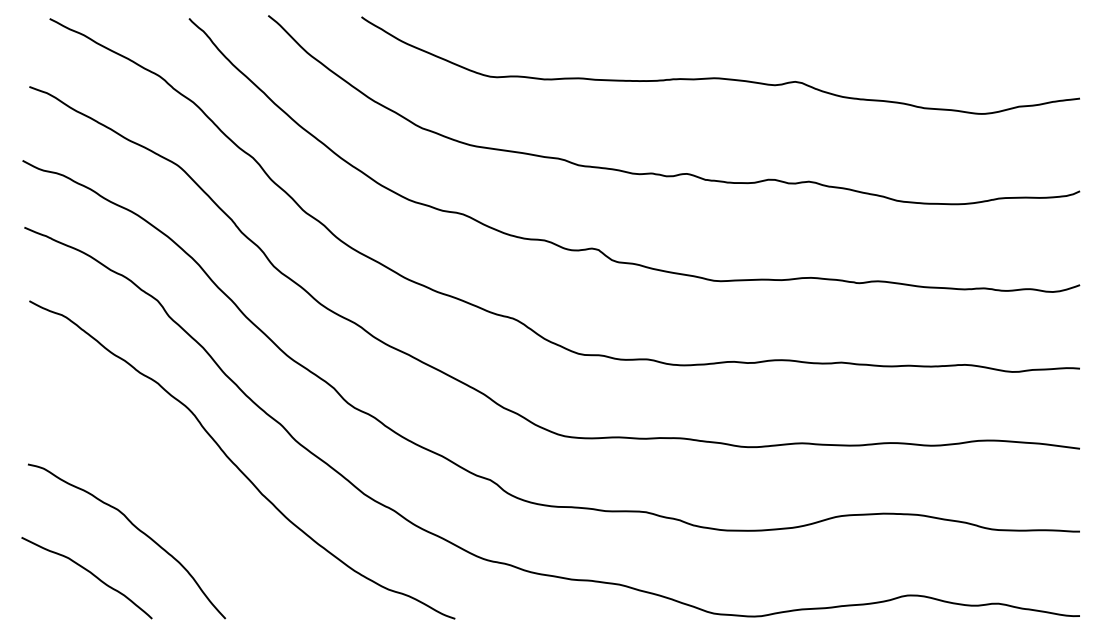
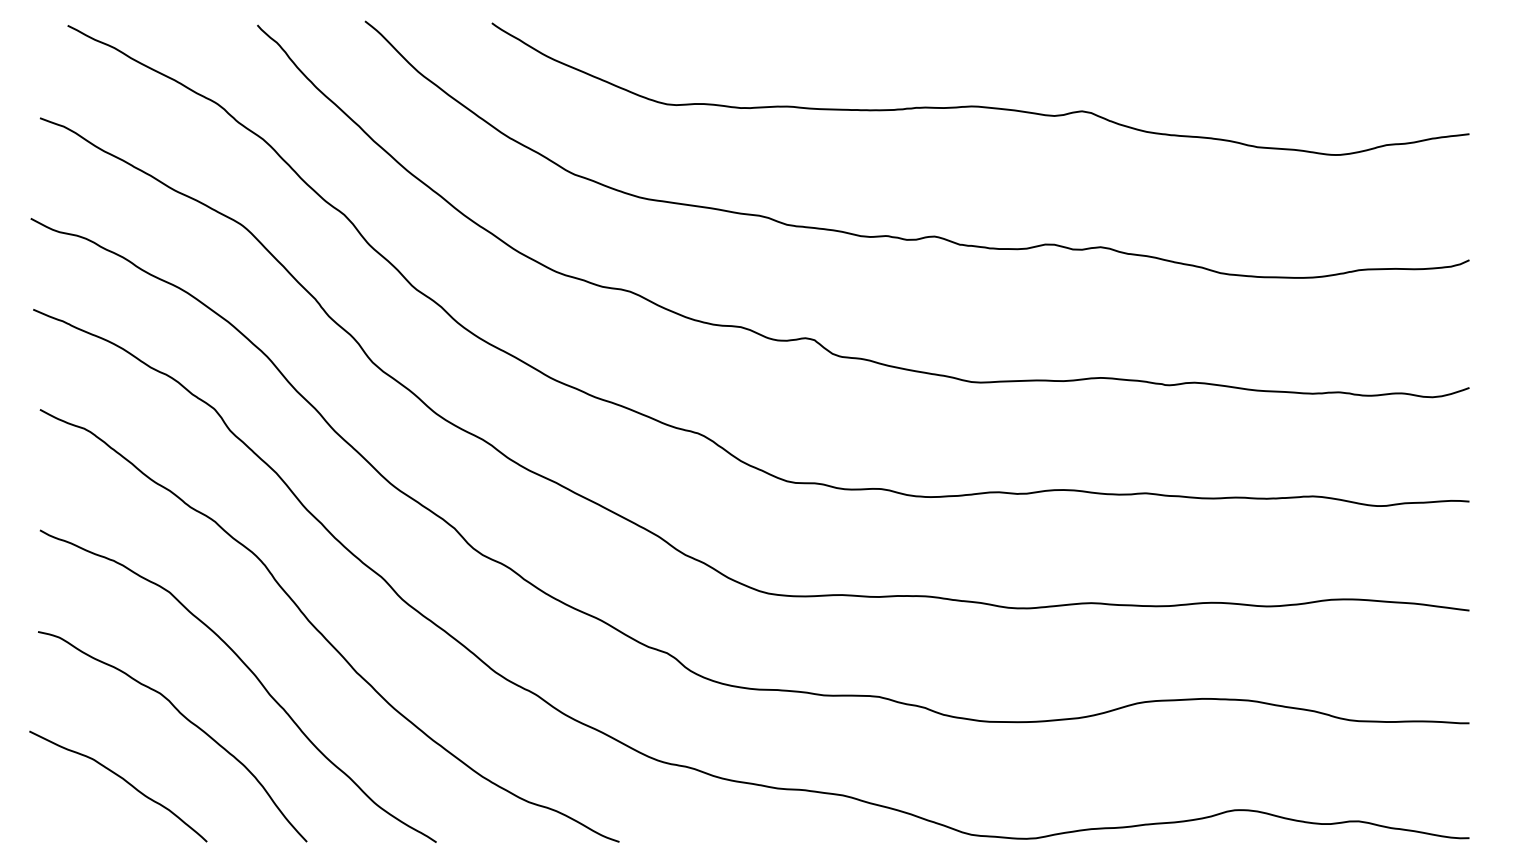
curve: (186, 496) -> (253, 675), added

